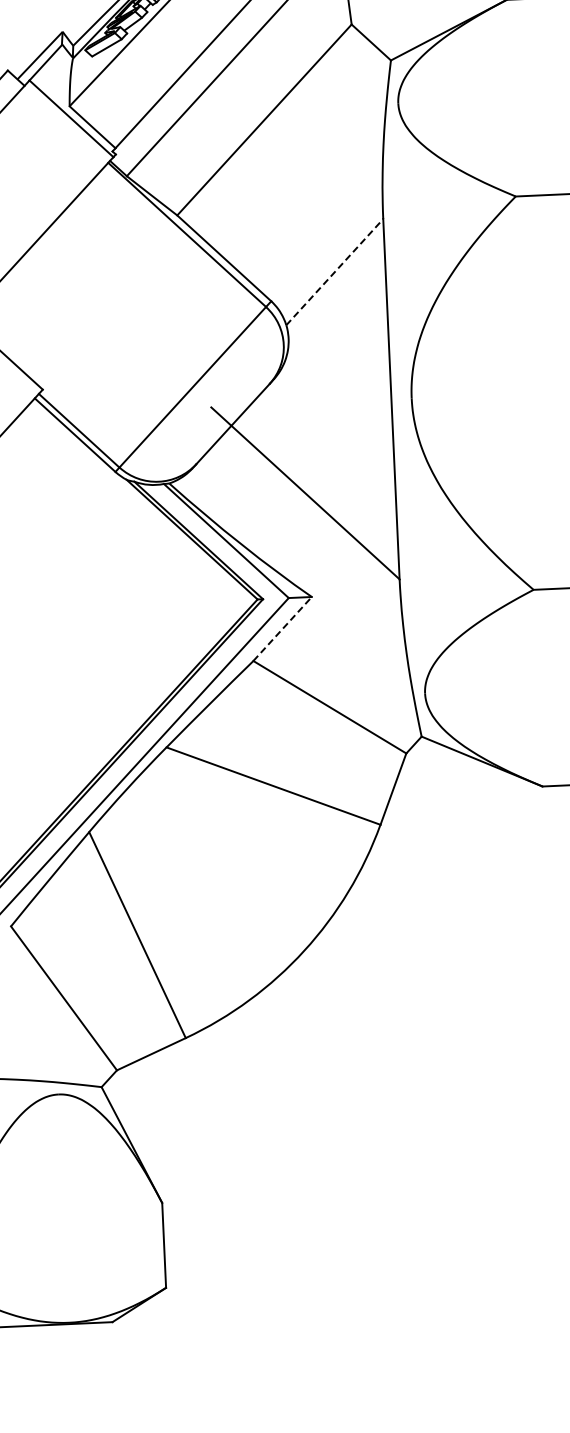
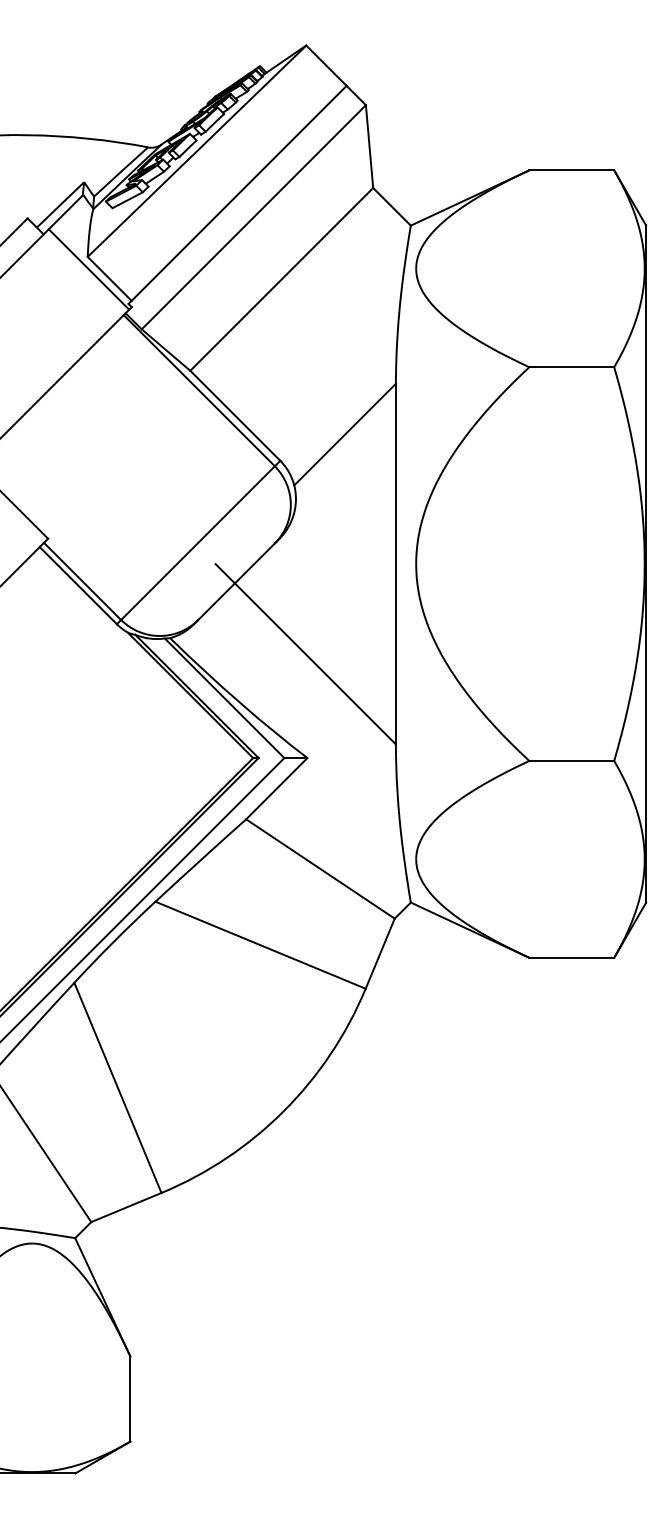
line: (335, 272) -> (345, 434), dashed -> solid
line: (283, 628) -> (277, 788), dashed -> solid

